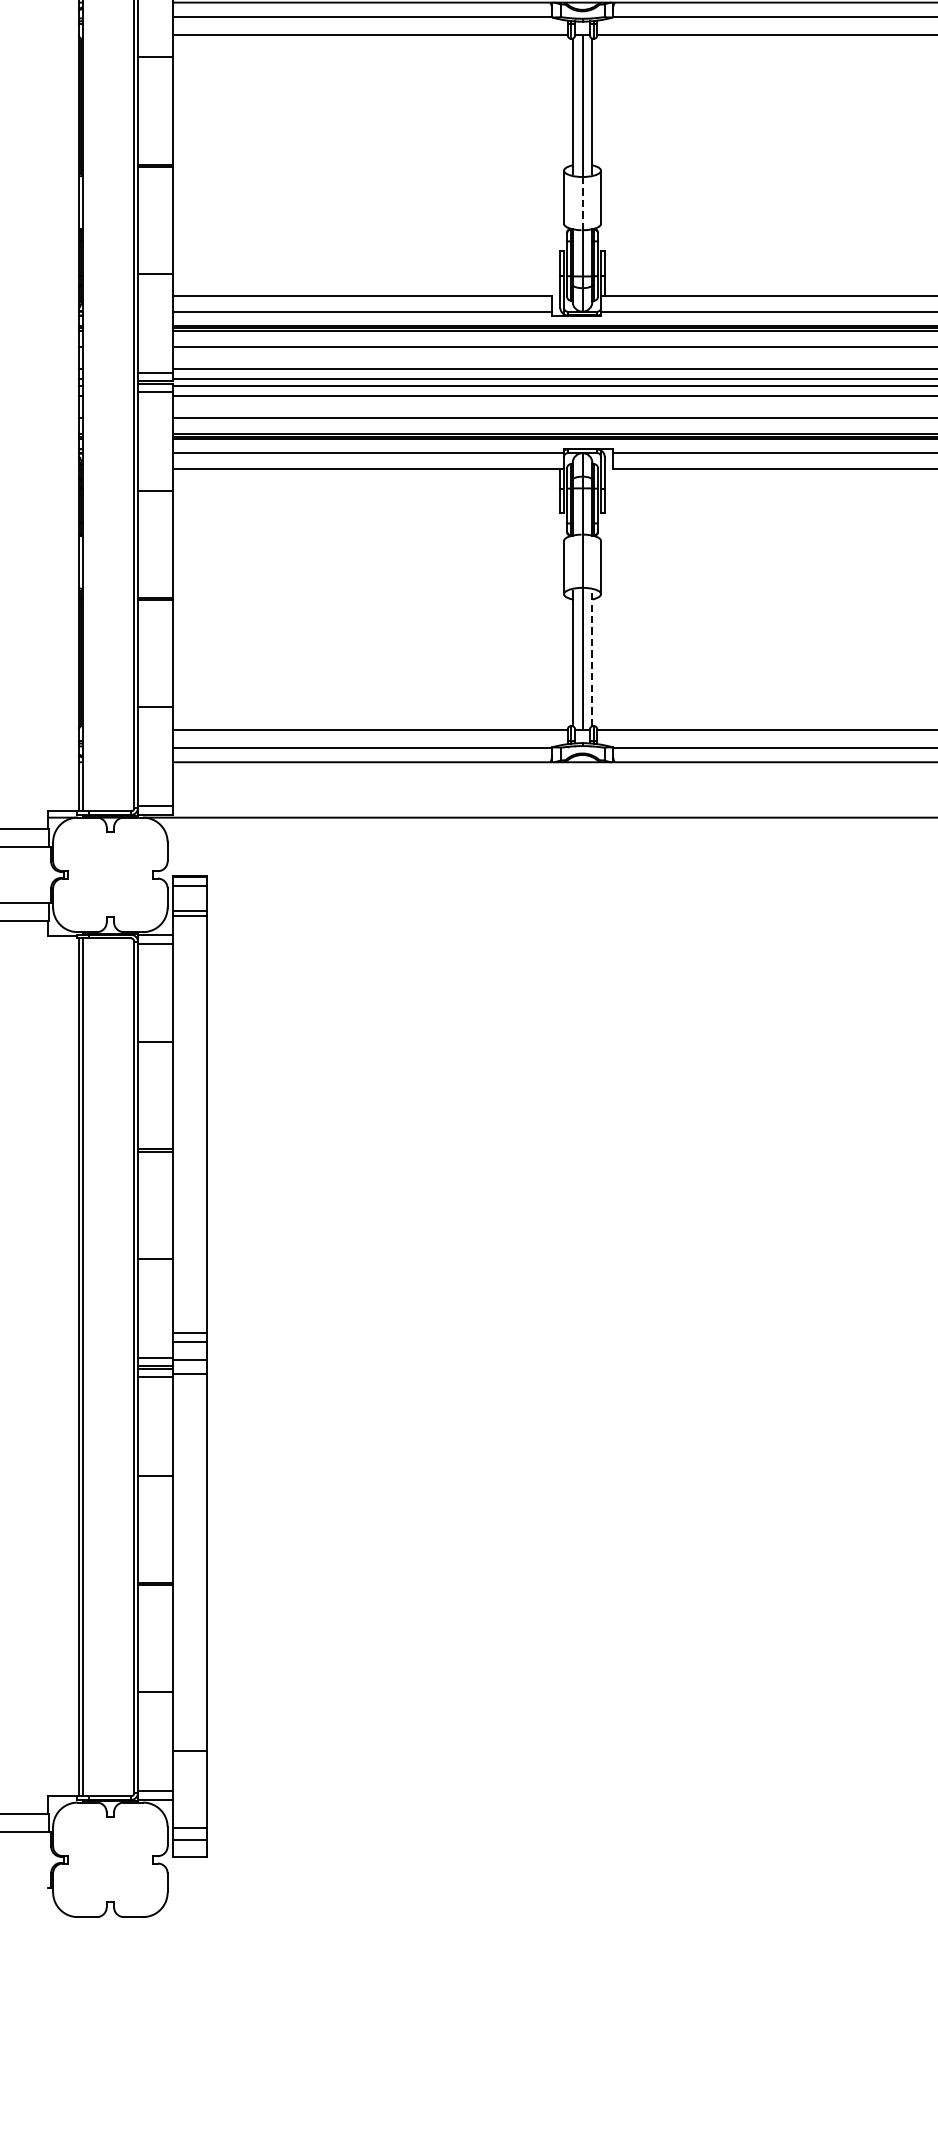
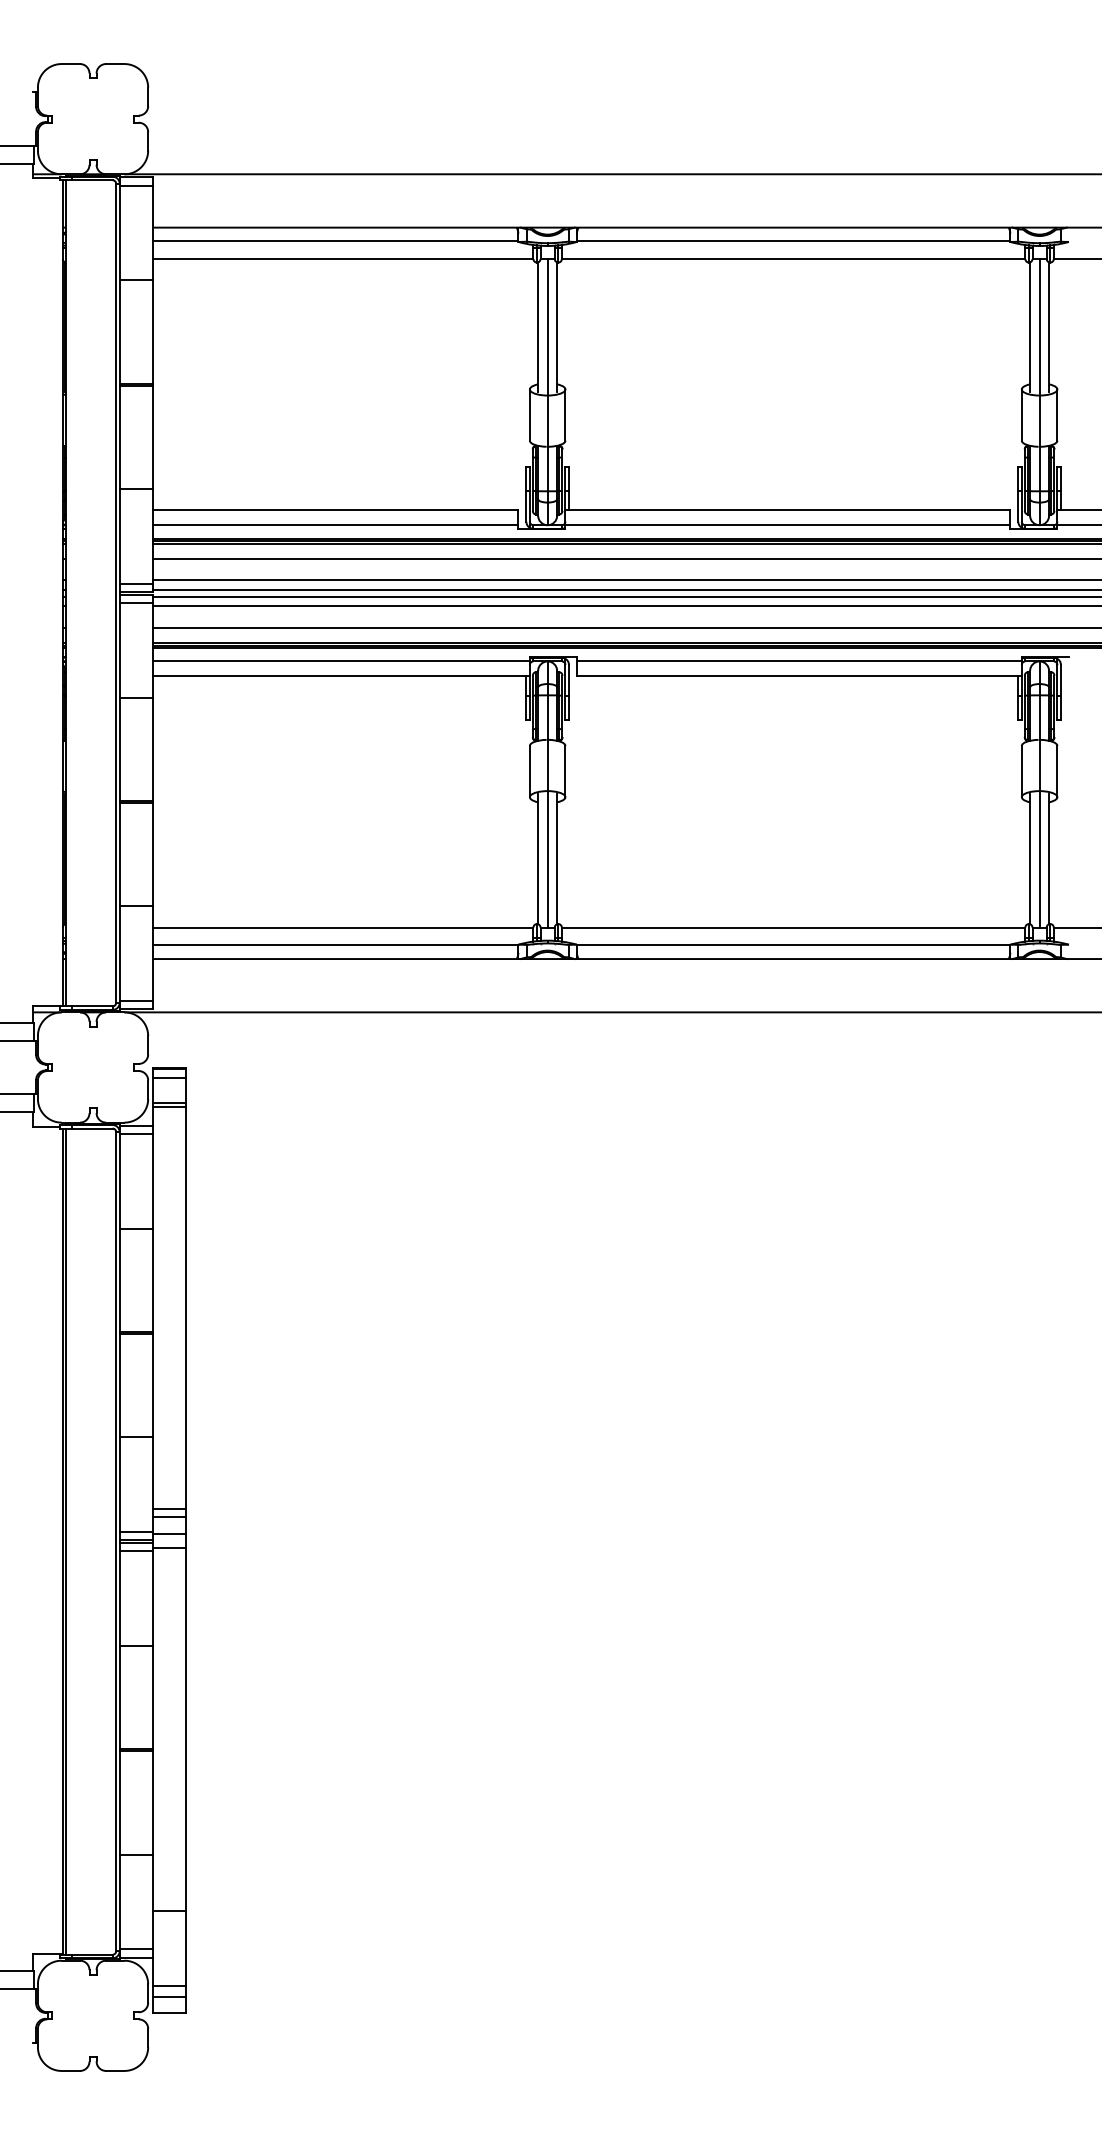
line: (582, 203) -> (547, 421), dashed -> solid
line: (592, 658) -> (557, 859), dashed -> solid

